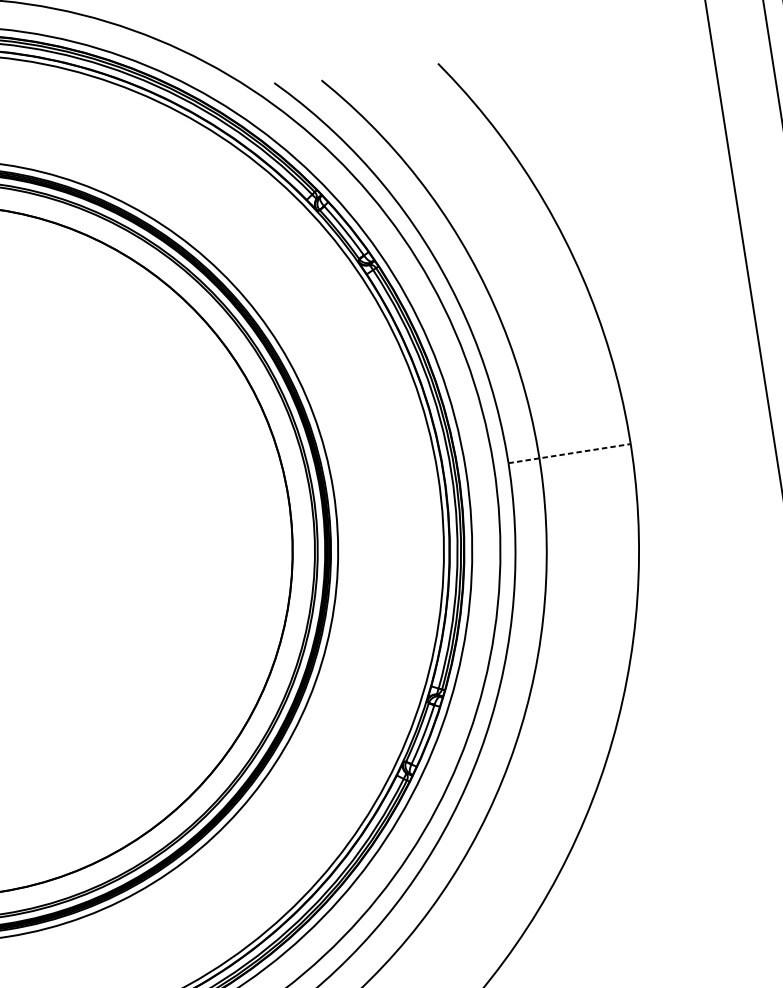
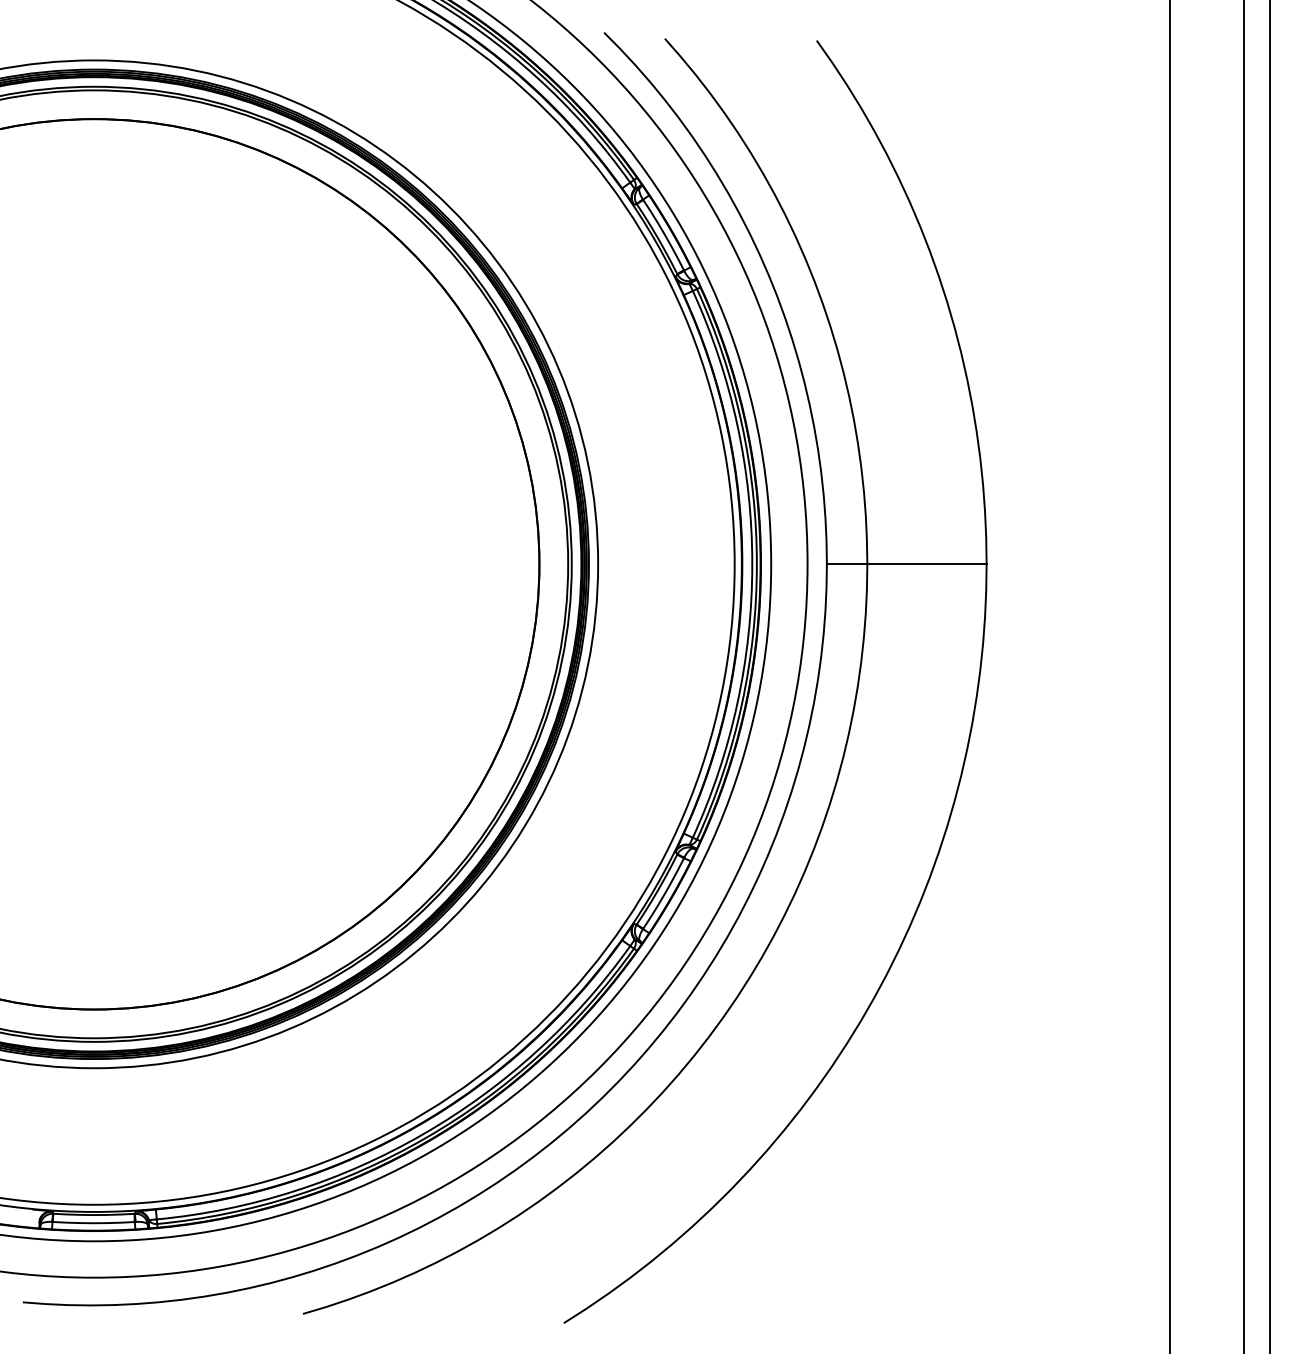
line: (569, 453) -> (906, 564), dashed -> solid

